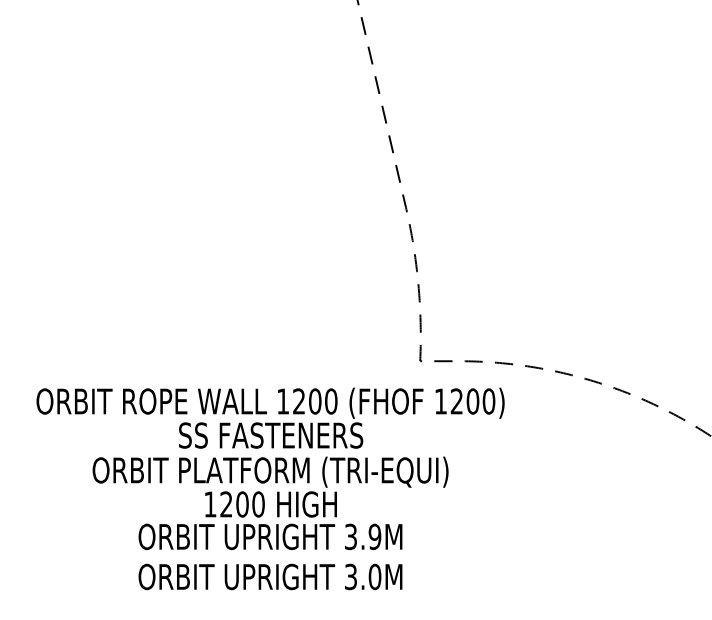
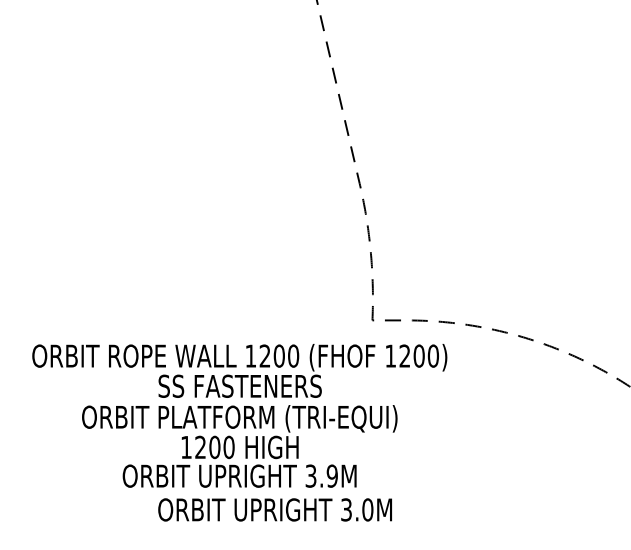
text: (270, 576) -> (275, 509), moved

